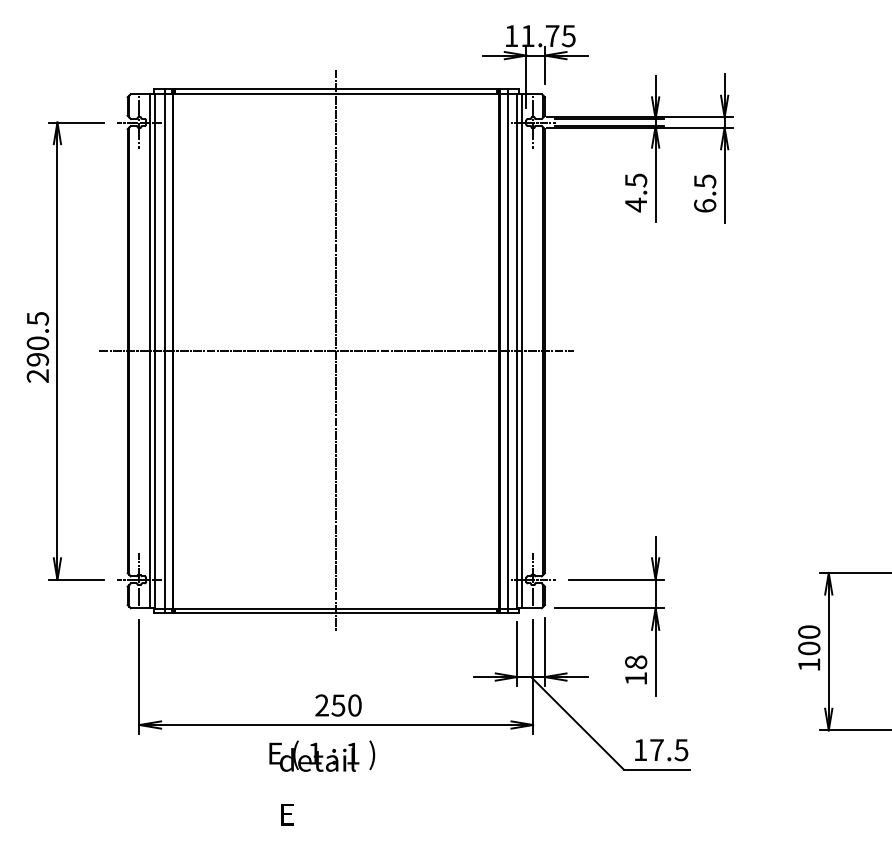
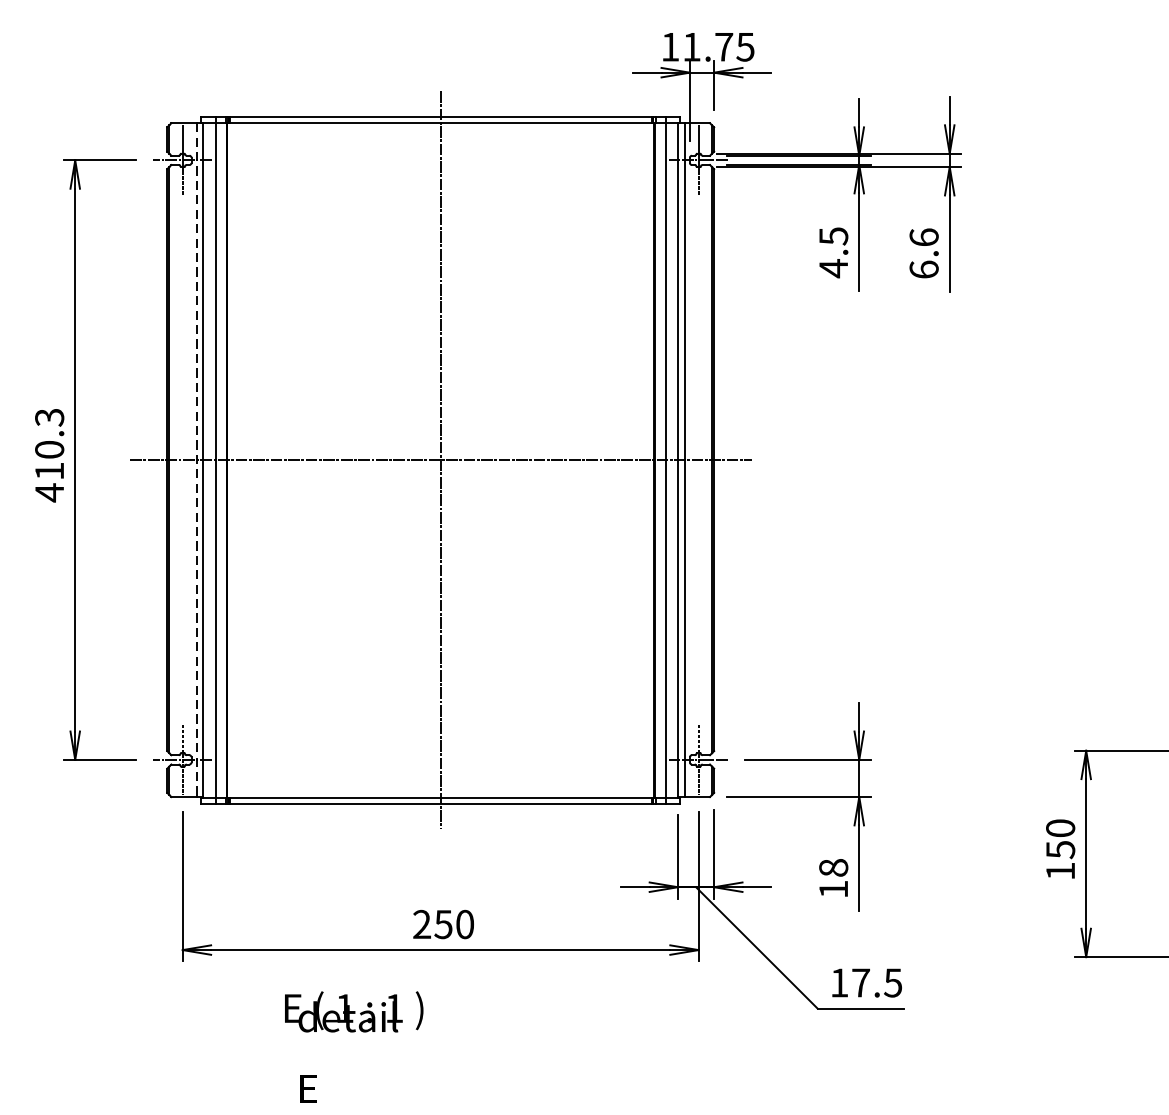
text: (705, 181) -> (924, 237), 6.5 -> 6.6
text: (37, 347) -> (49, 455), 290.5 -> 410.3
line: (150, 351) -> (197, 460), solid -> dashed
text: (809, 648) -> (1060, 849), 100 -> 150
text: (322, 782) -> (354, 1046), moved

